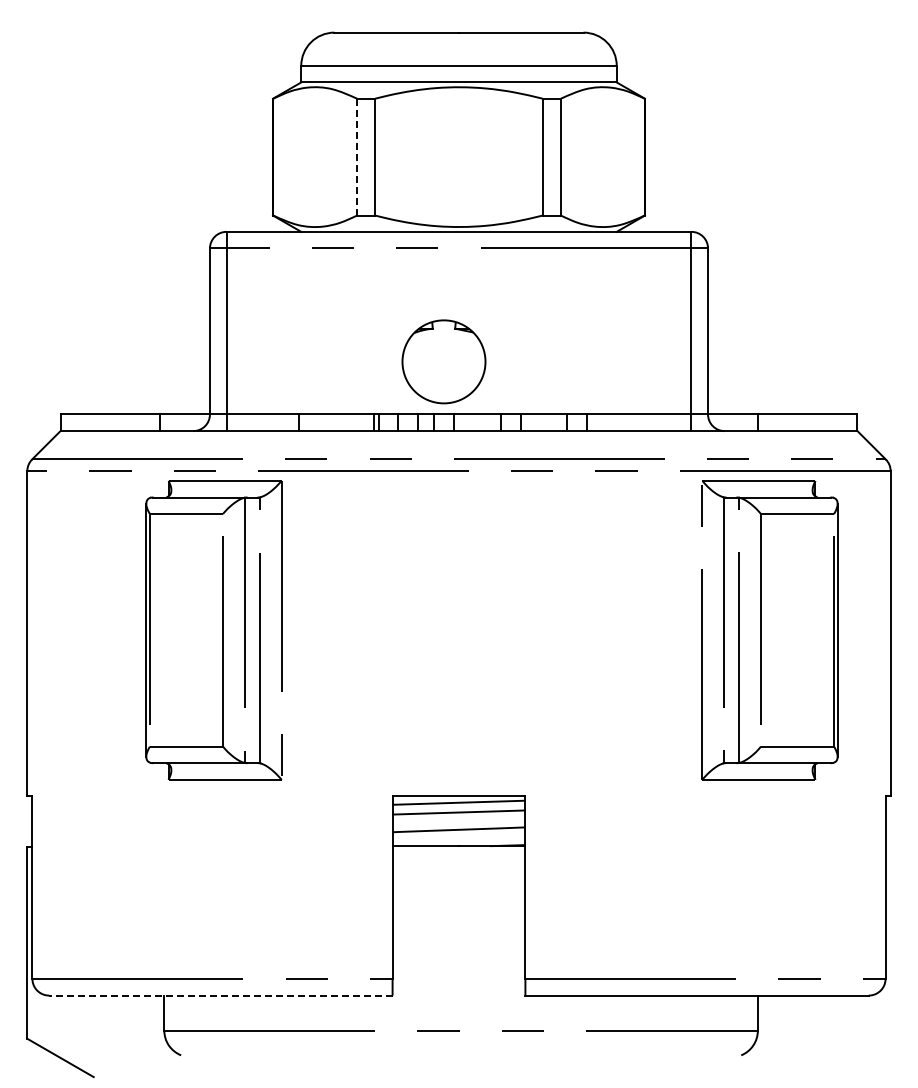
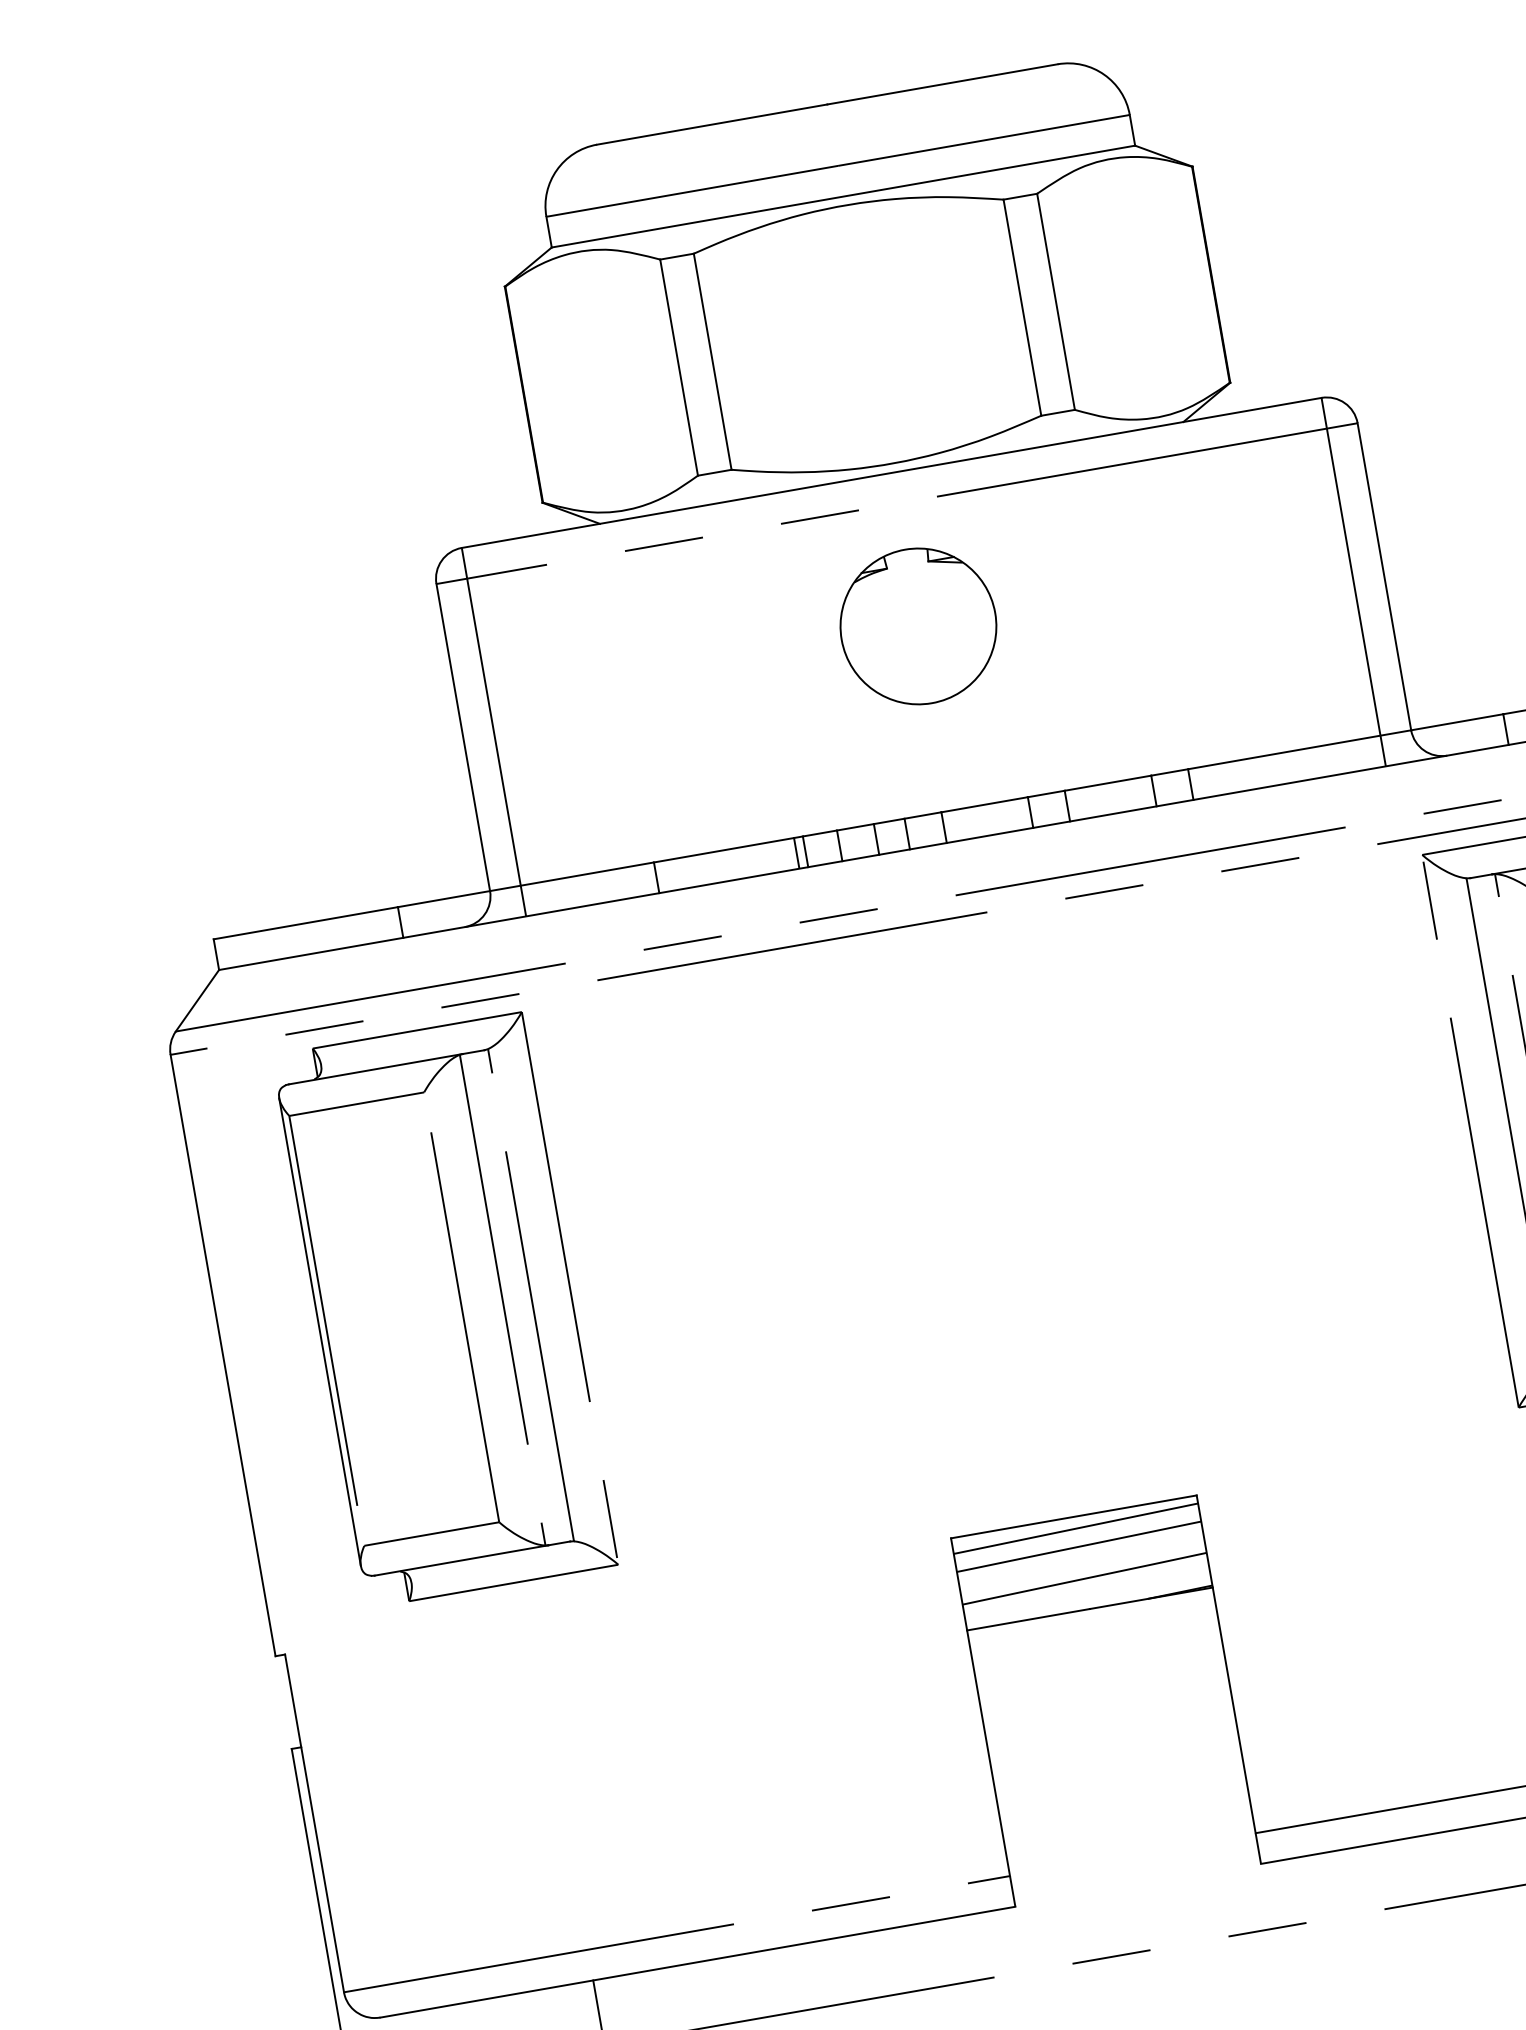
line: (357, 156) -> (679, 366), dashed -> solid
part: (443, 361) -> (917, 625), moved
part: (222, 630) -> (460, 1307), moved
line: (220, 995) -> (697, 1962), dashed -> solid

